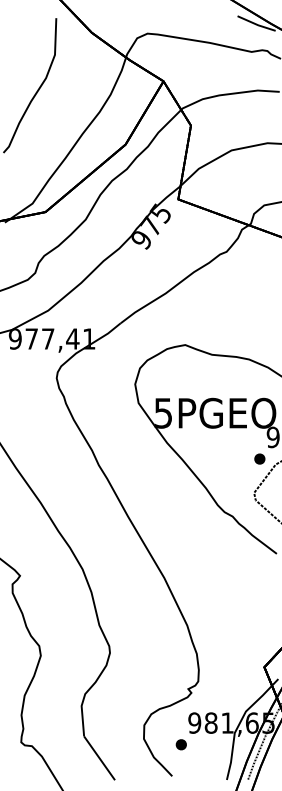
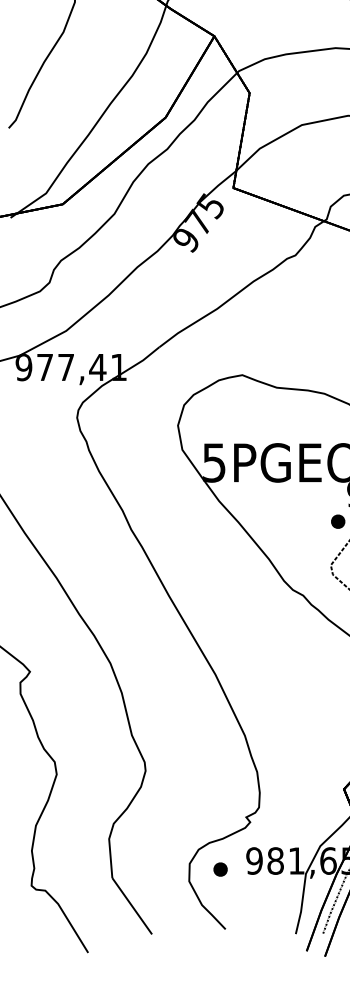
part: (180, 744) -> (219, 869), moved

